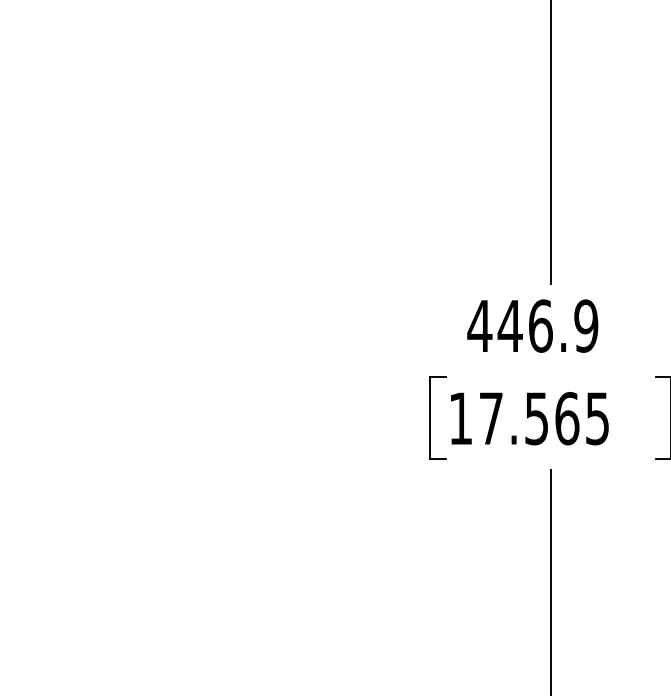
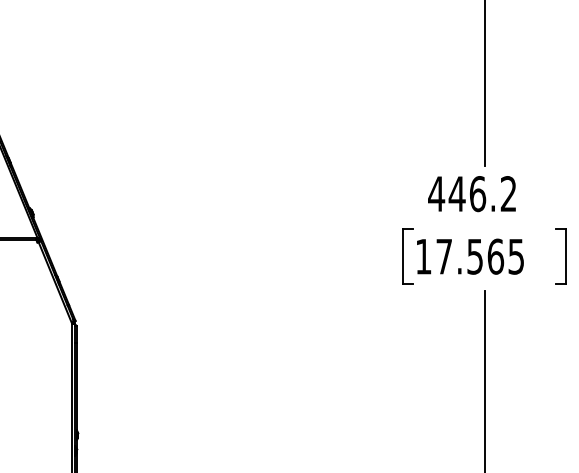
text: (586, 326) -> (508, 194), 446.9 -> 446.2

